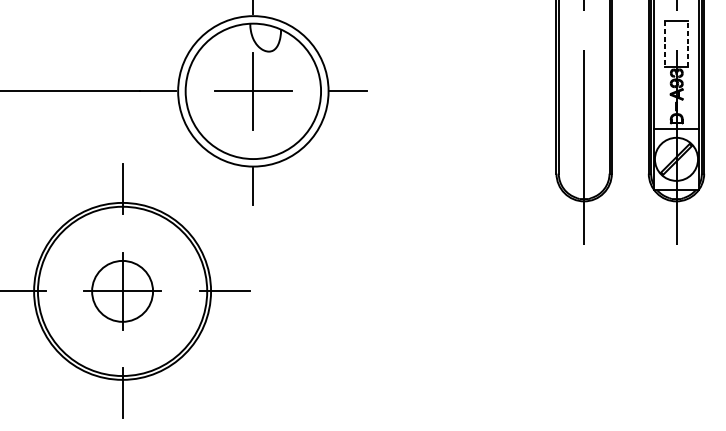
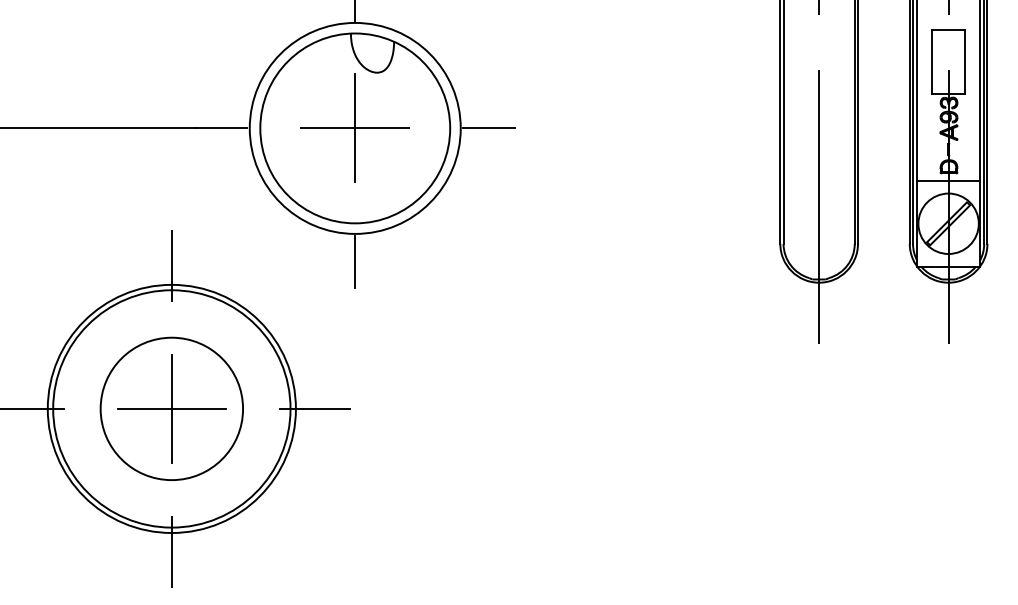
line: (687, 43) -> (964, 61), dashed -> solid
line: (664, 44) -> (932, 62), dashed -> solid
circle: (122, 291) -> (171, 408), size x1.67

